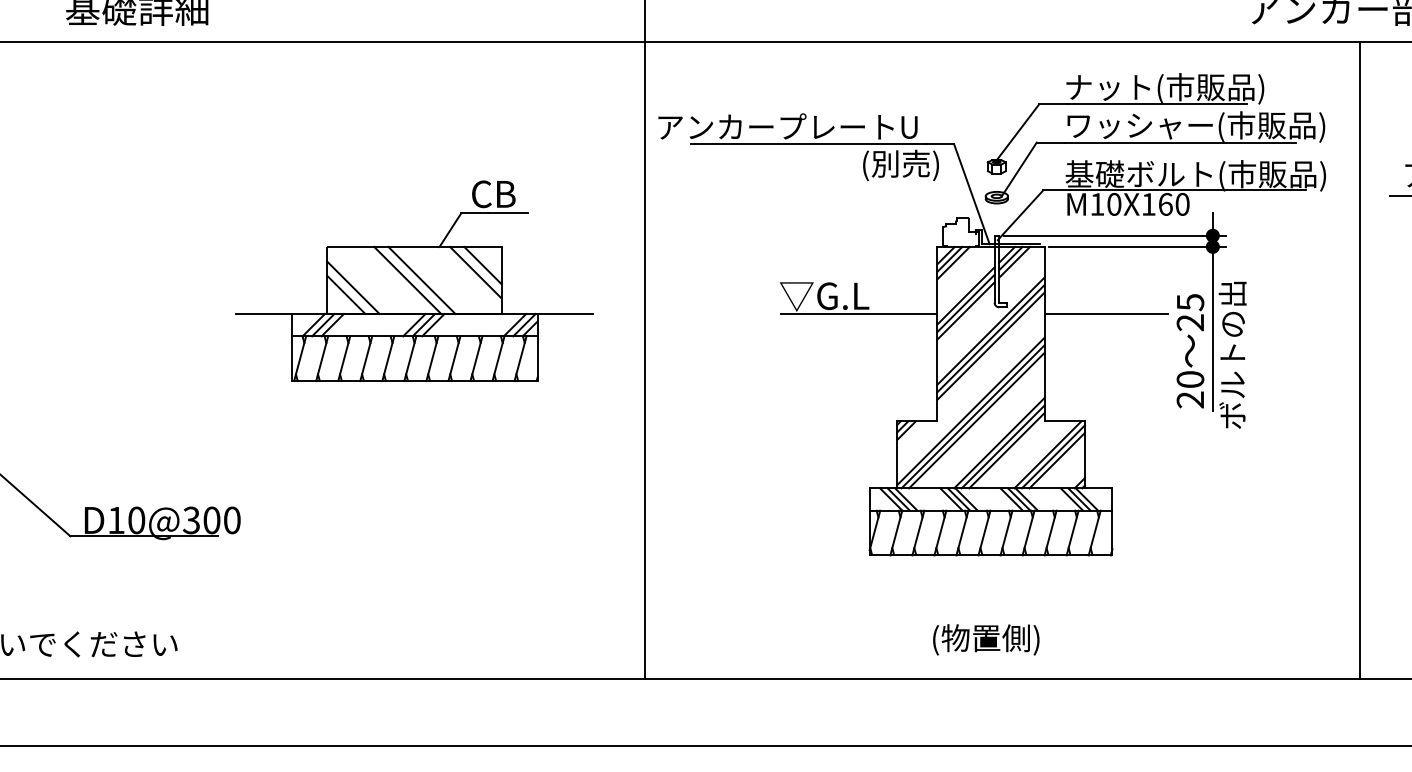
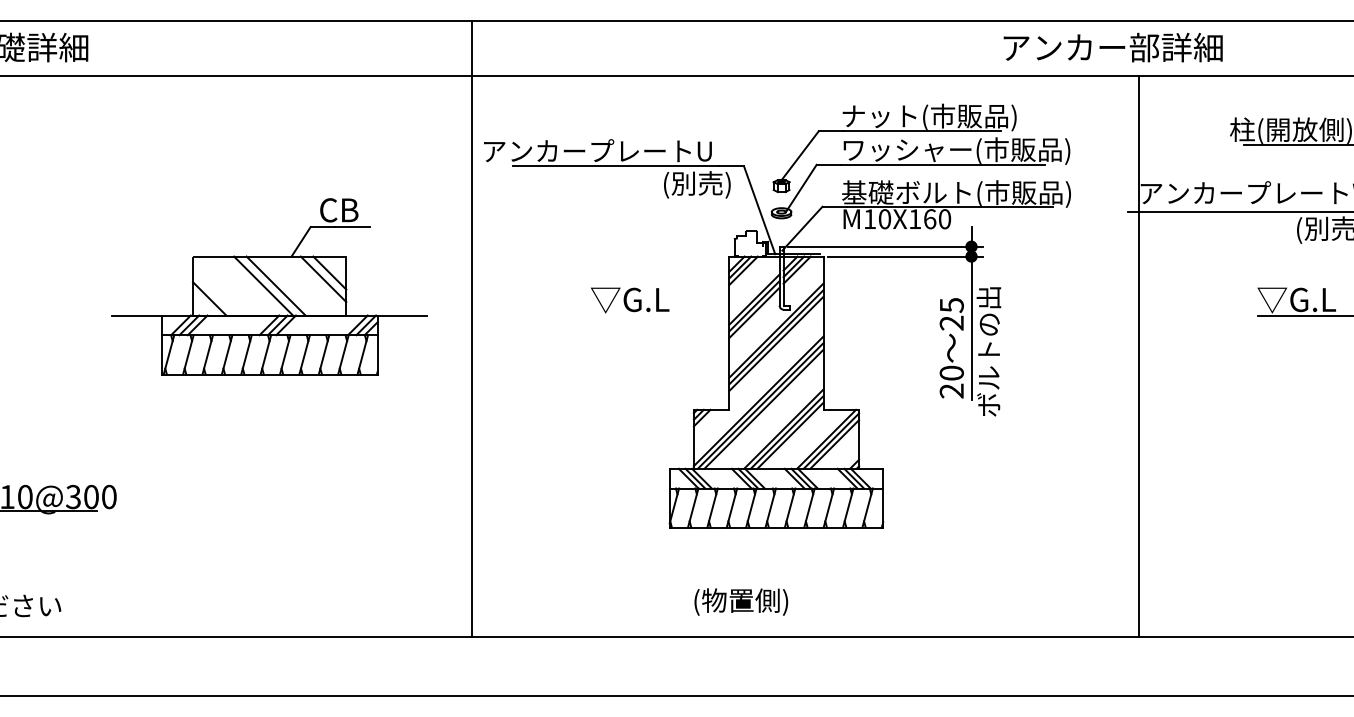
line: (353, 287) -> (215, 292), removed
line: (859, 313) -> (660, 315), removed
line: (1105, 313) -> (877, 315), removed
line: (1360, 360) -> (1139, 356), moved
text: (986, 639) -> (741, 601), moved

